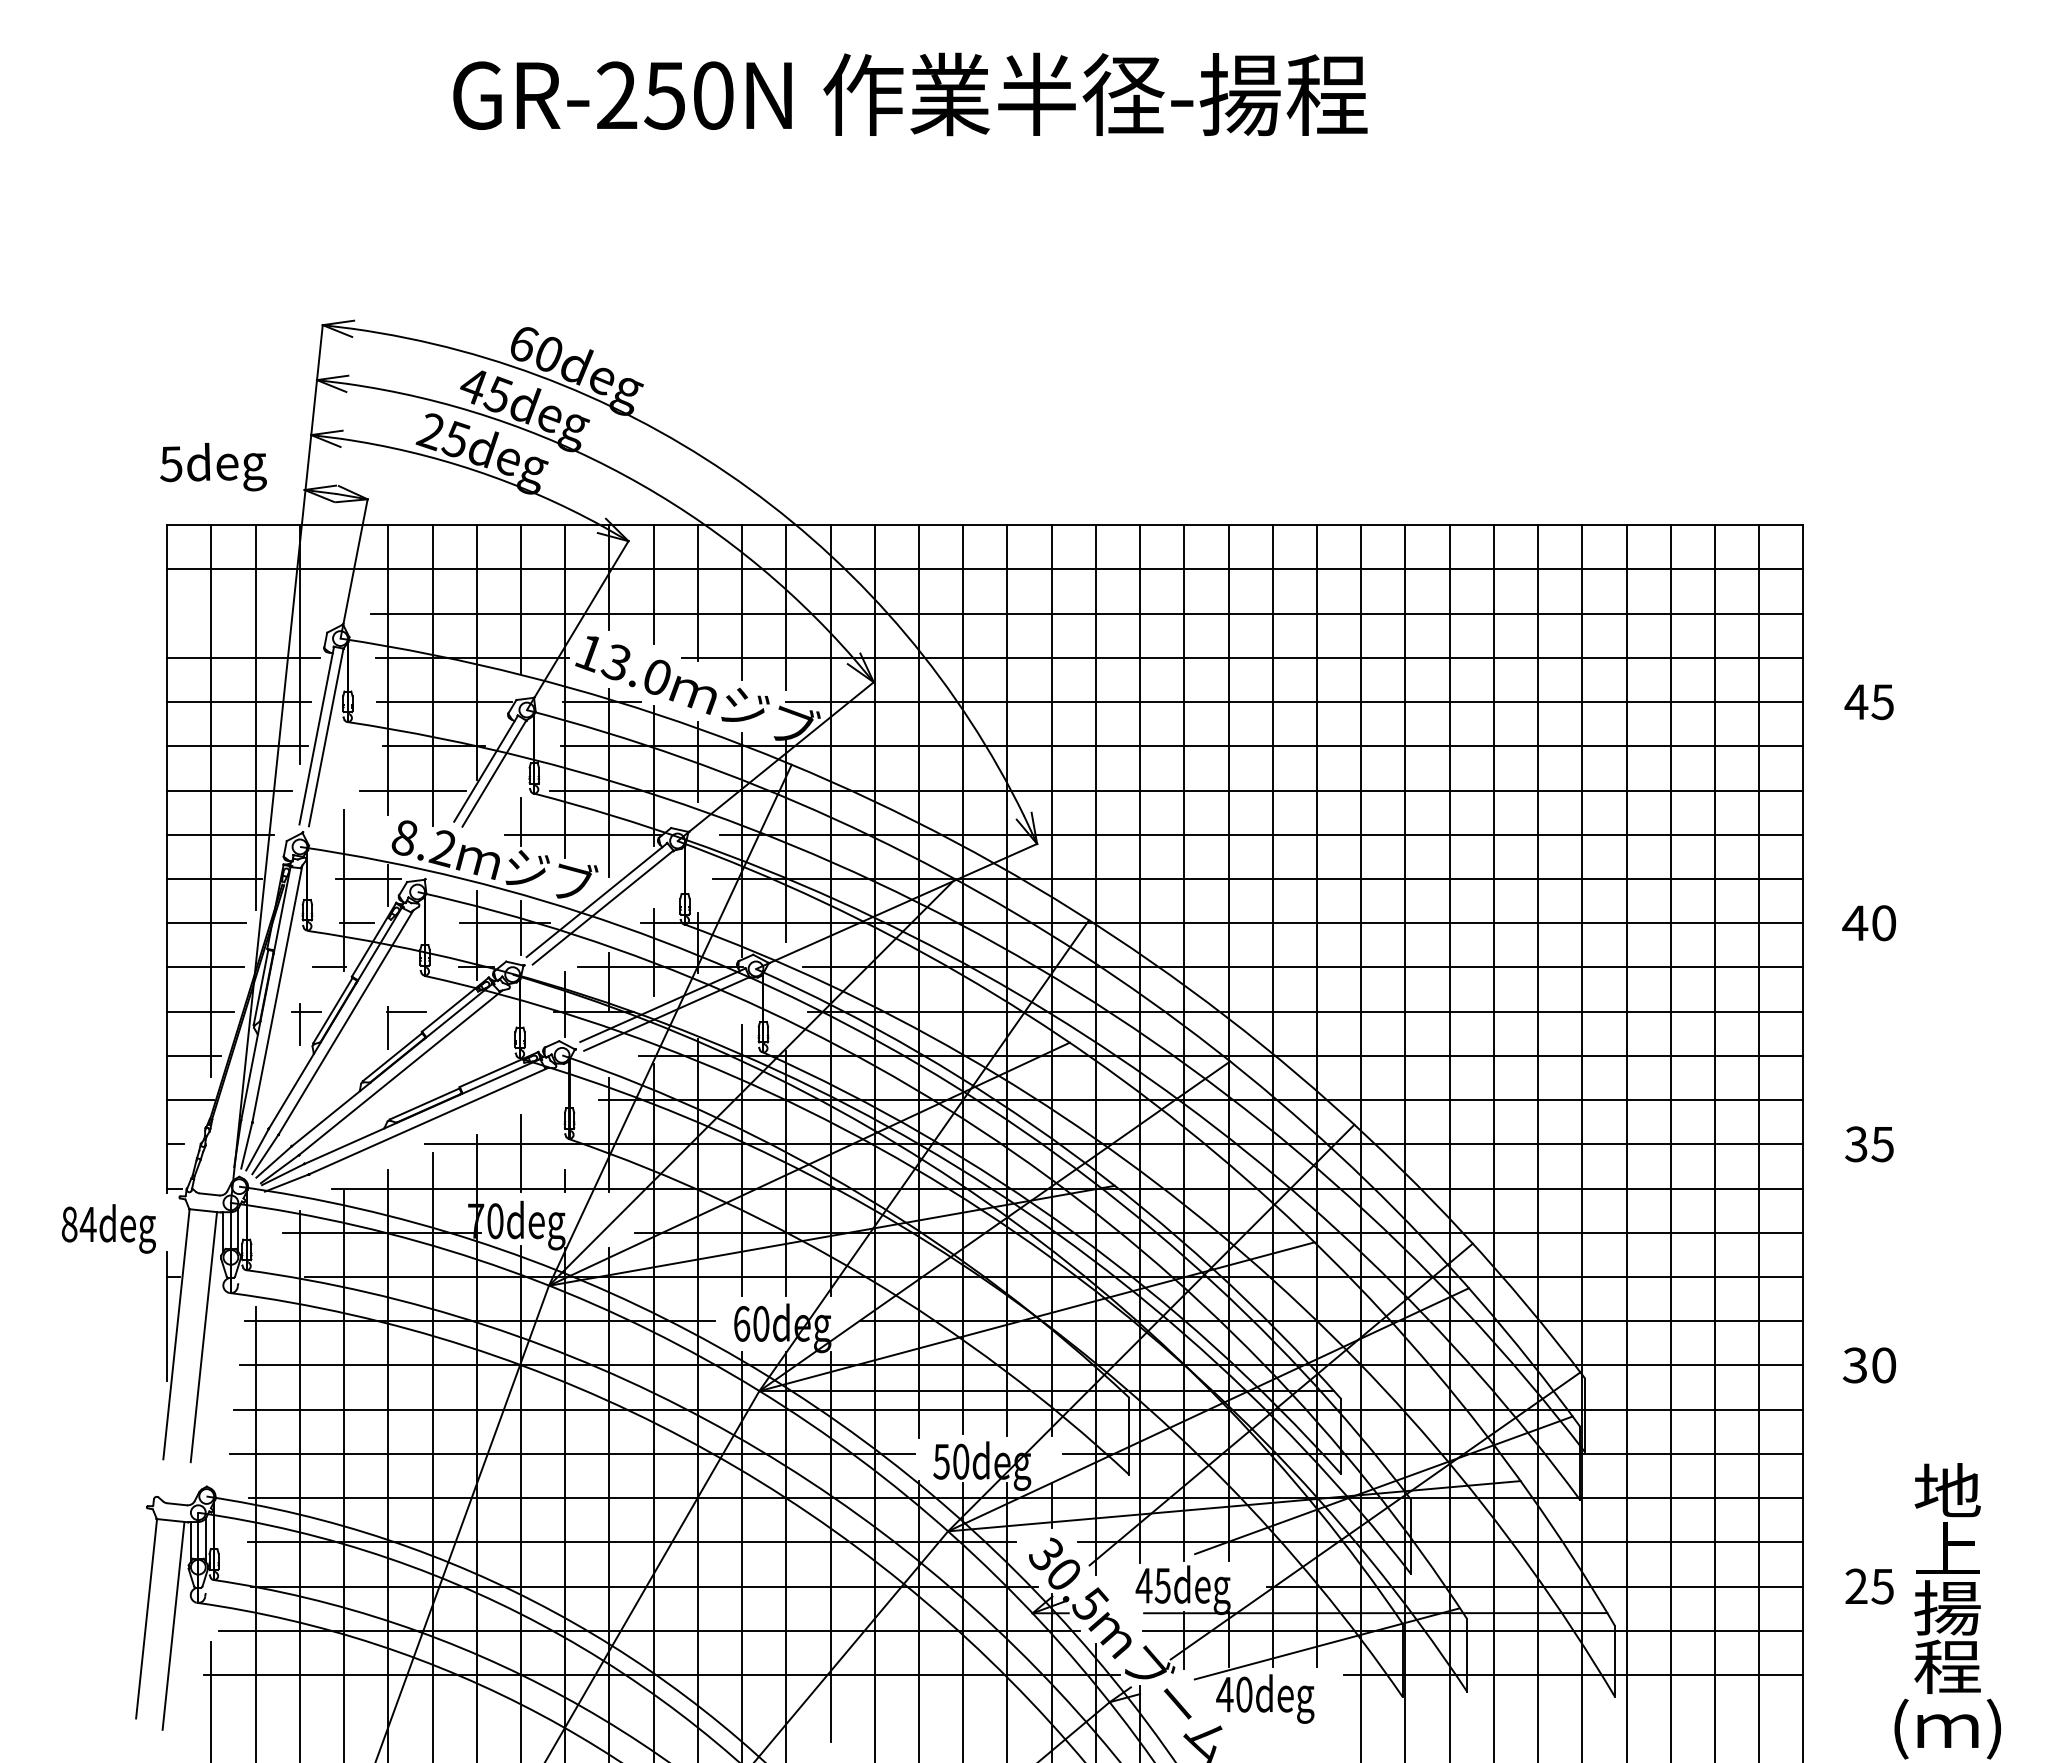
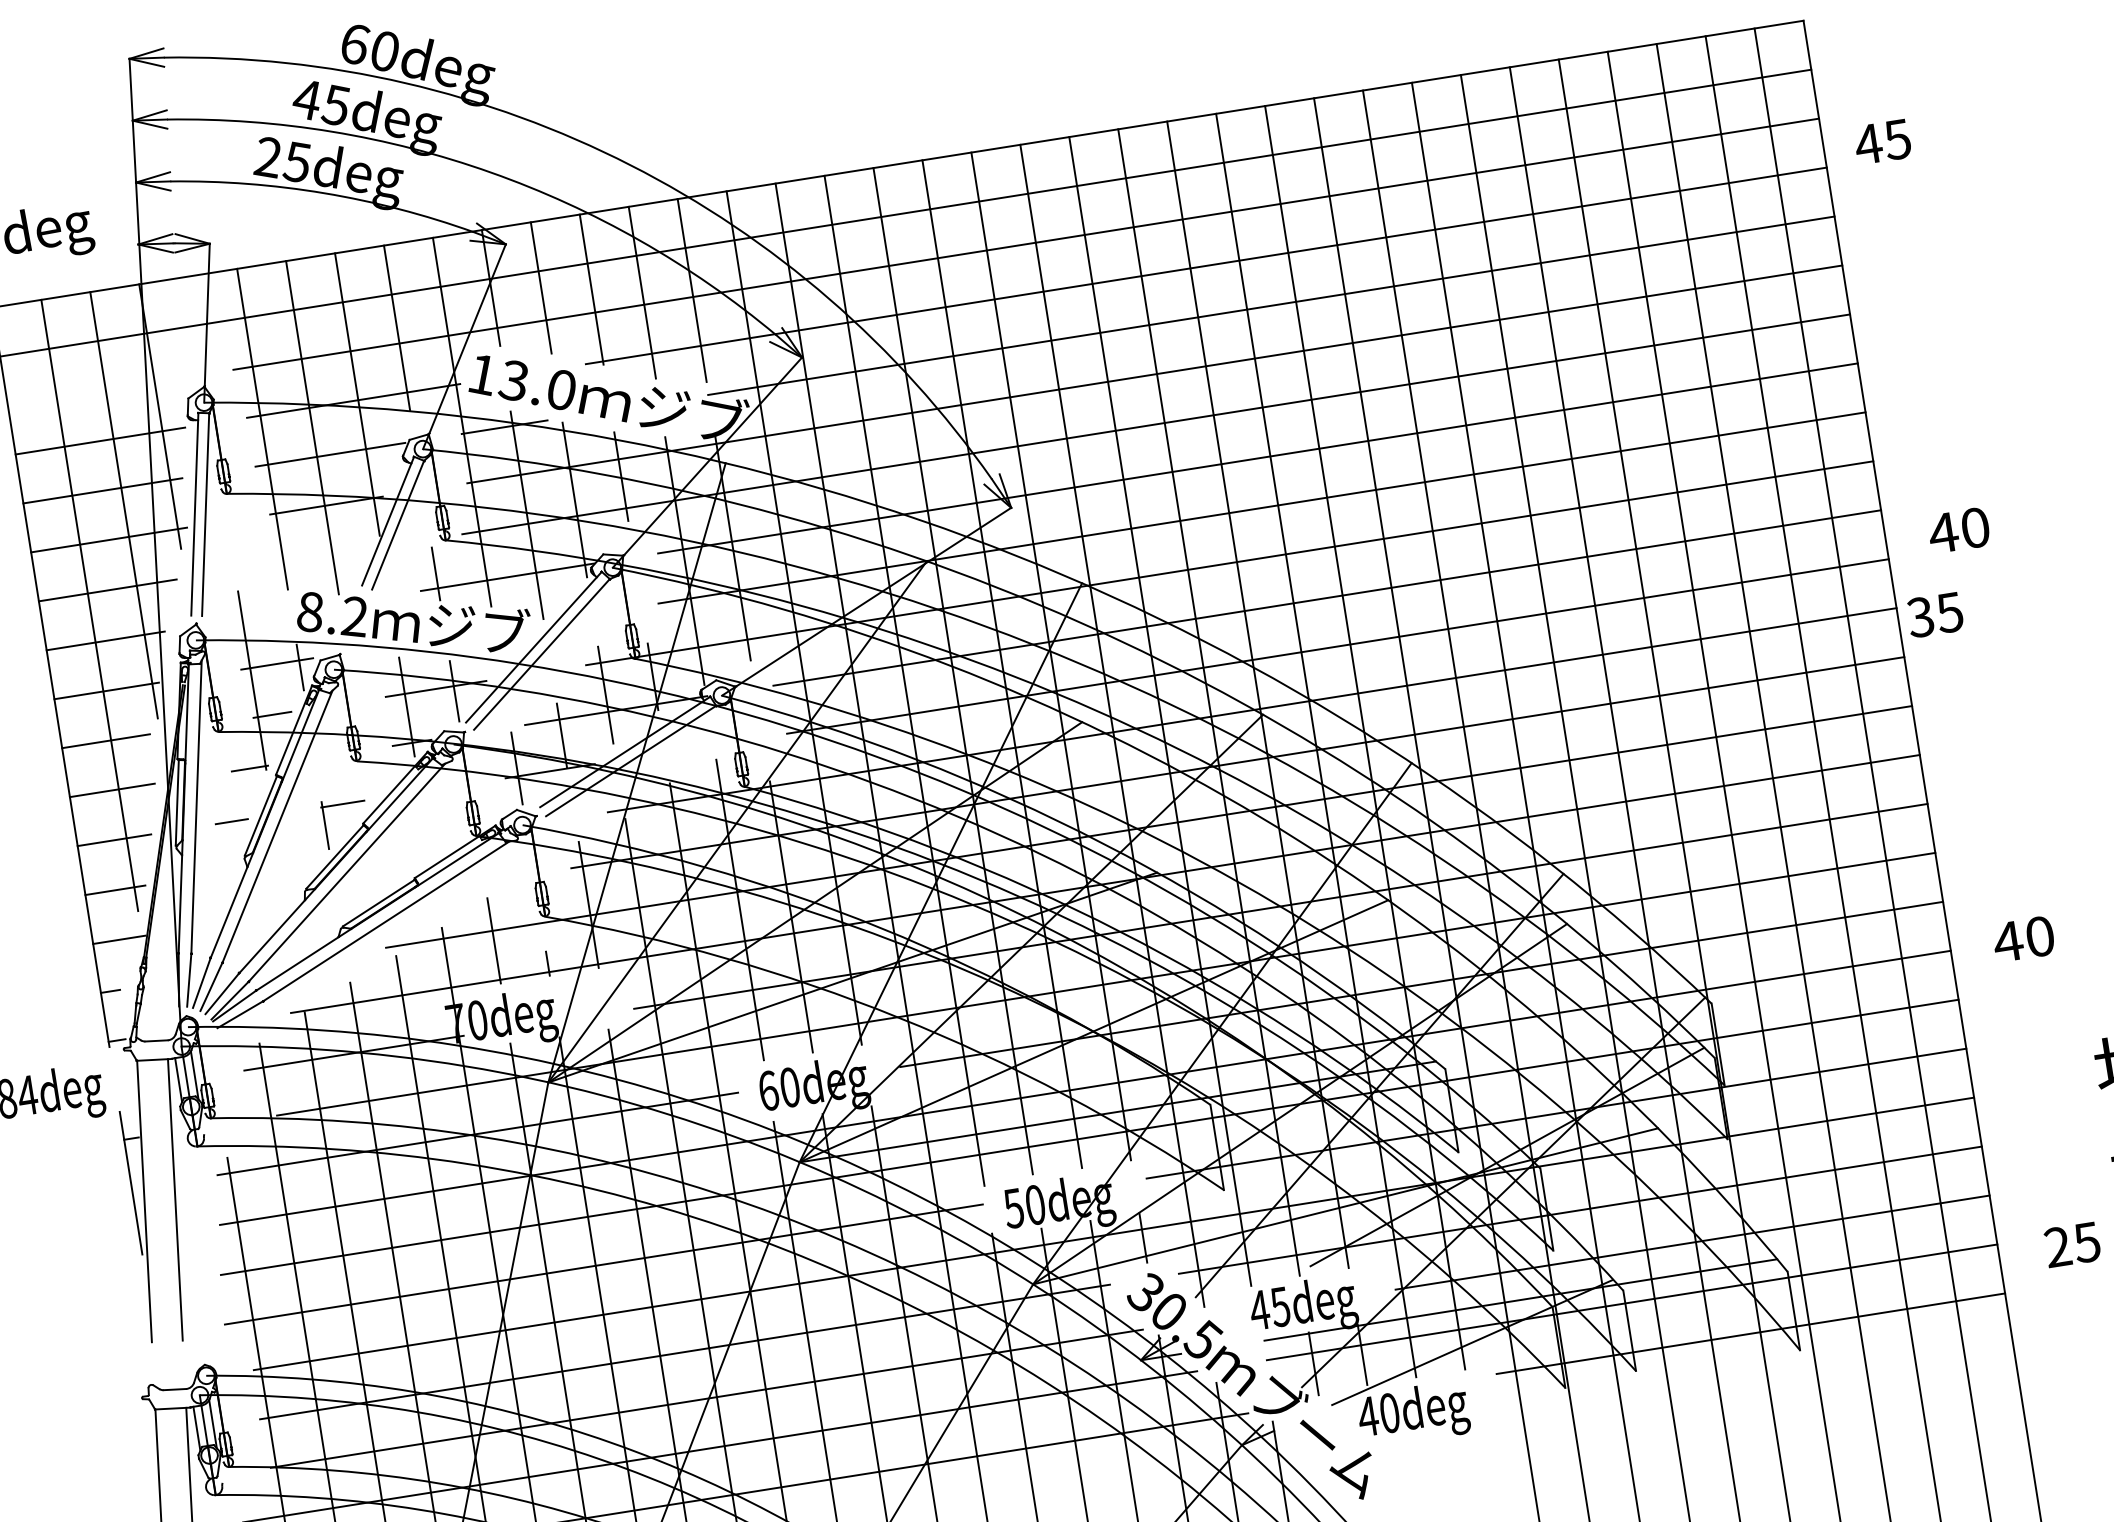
text: (1868, 702) -> (1881, 142), moved
line: (412, 790) -> (310, 558), removed
text: (1868, 923) -> (1958, 530), moved
line: (299, 1023) -> (226, 835), removed
text: (1869, 1144) -> (1935, 615), moved
text: (1855, 1365) -> (2008, 941), 30 -> 40
text: (1869, 1586) -> (2072, 1244), moved

